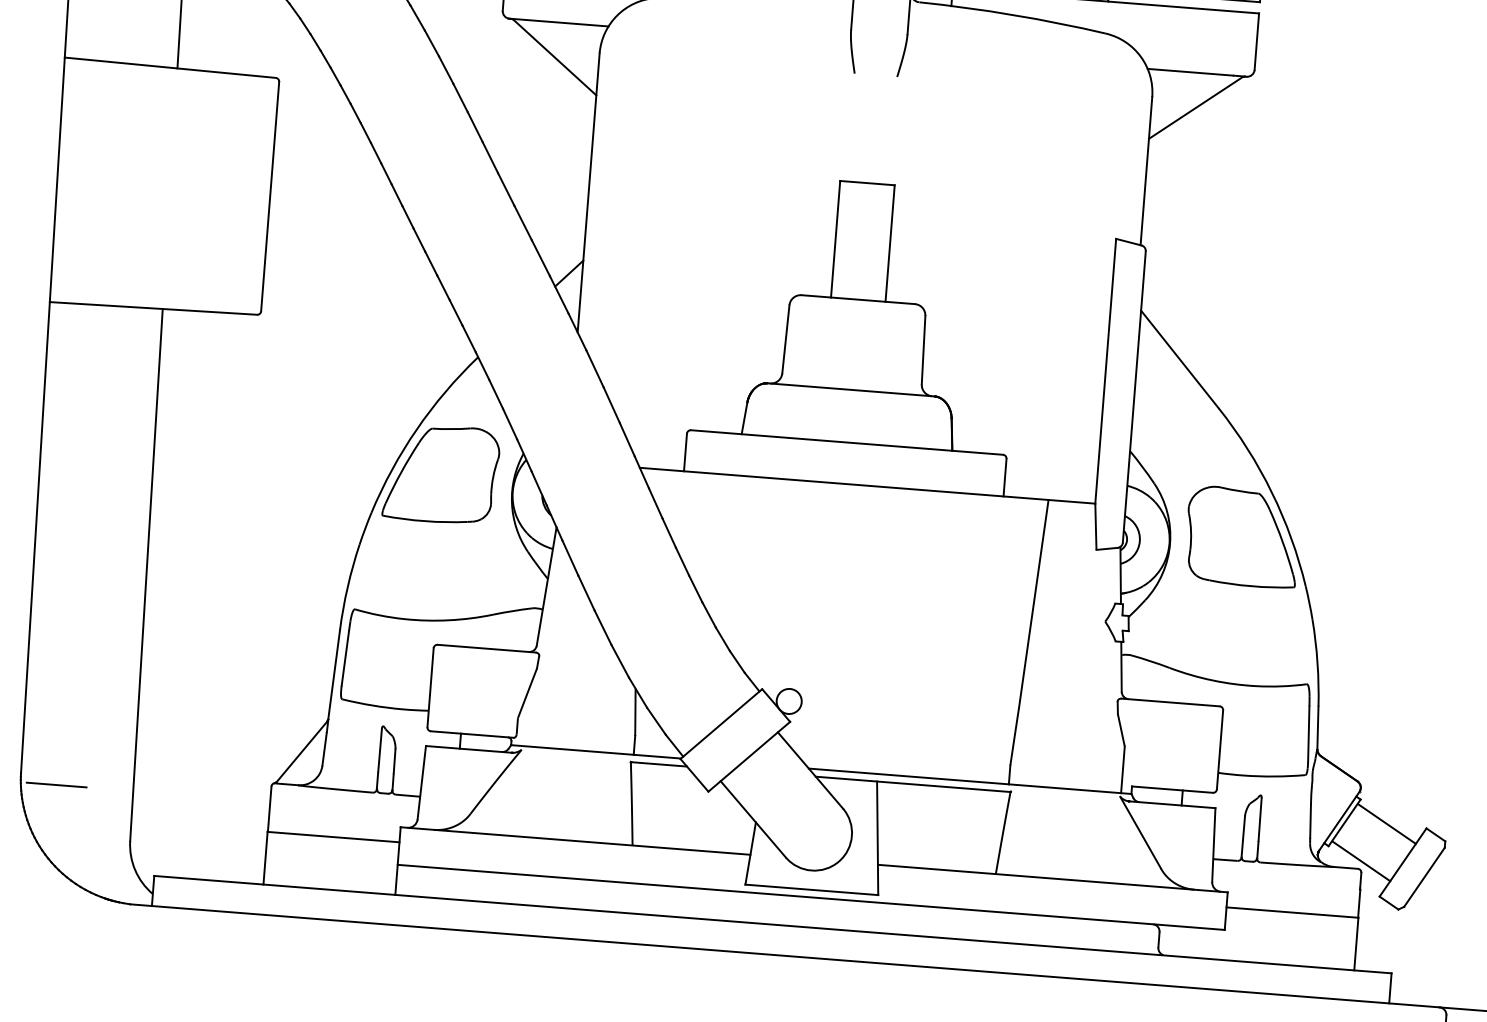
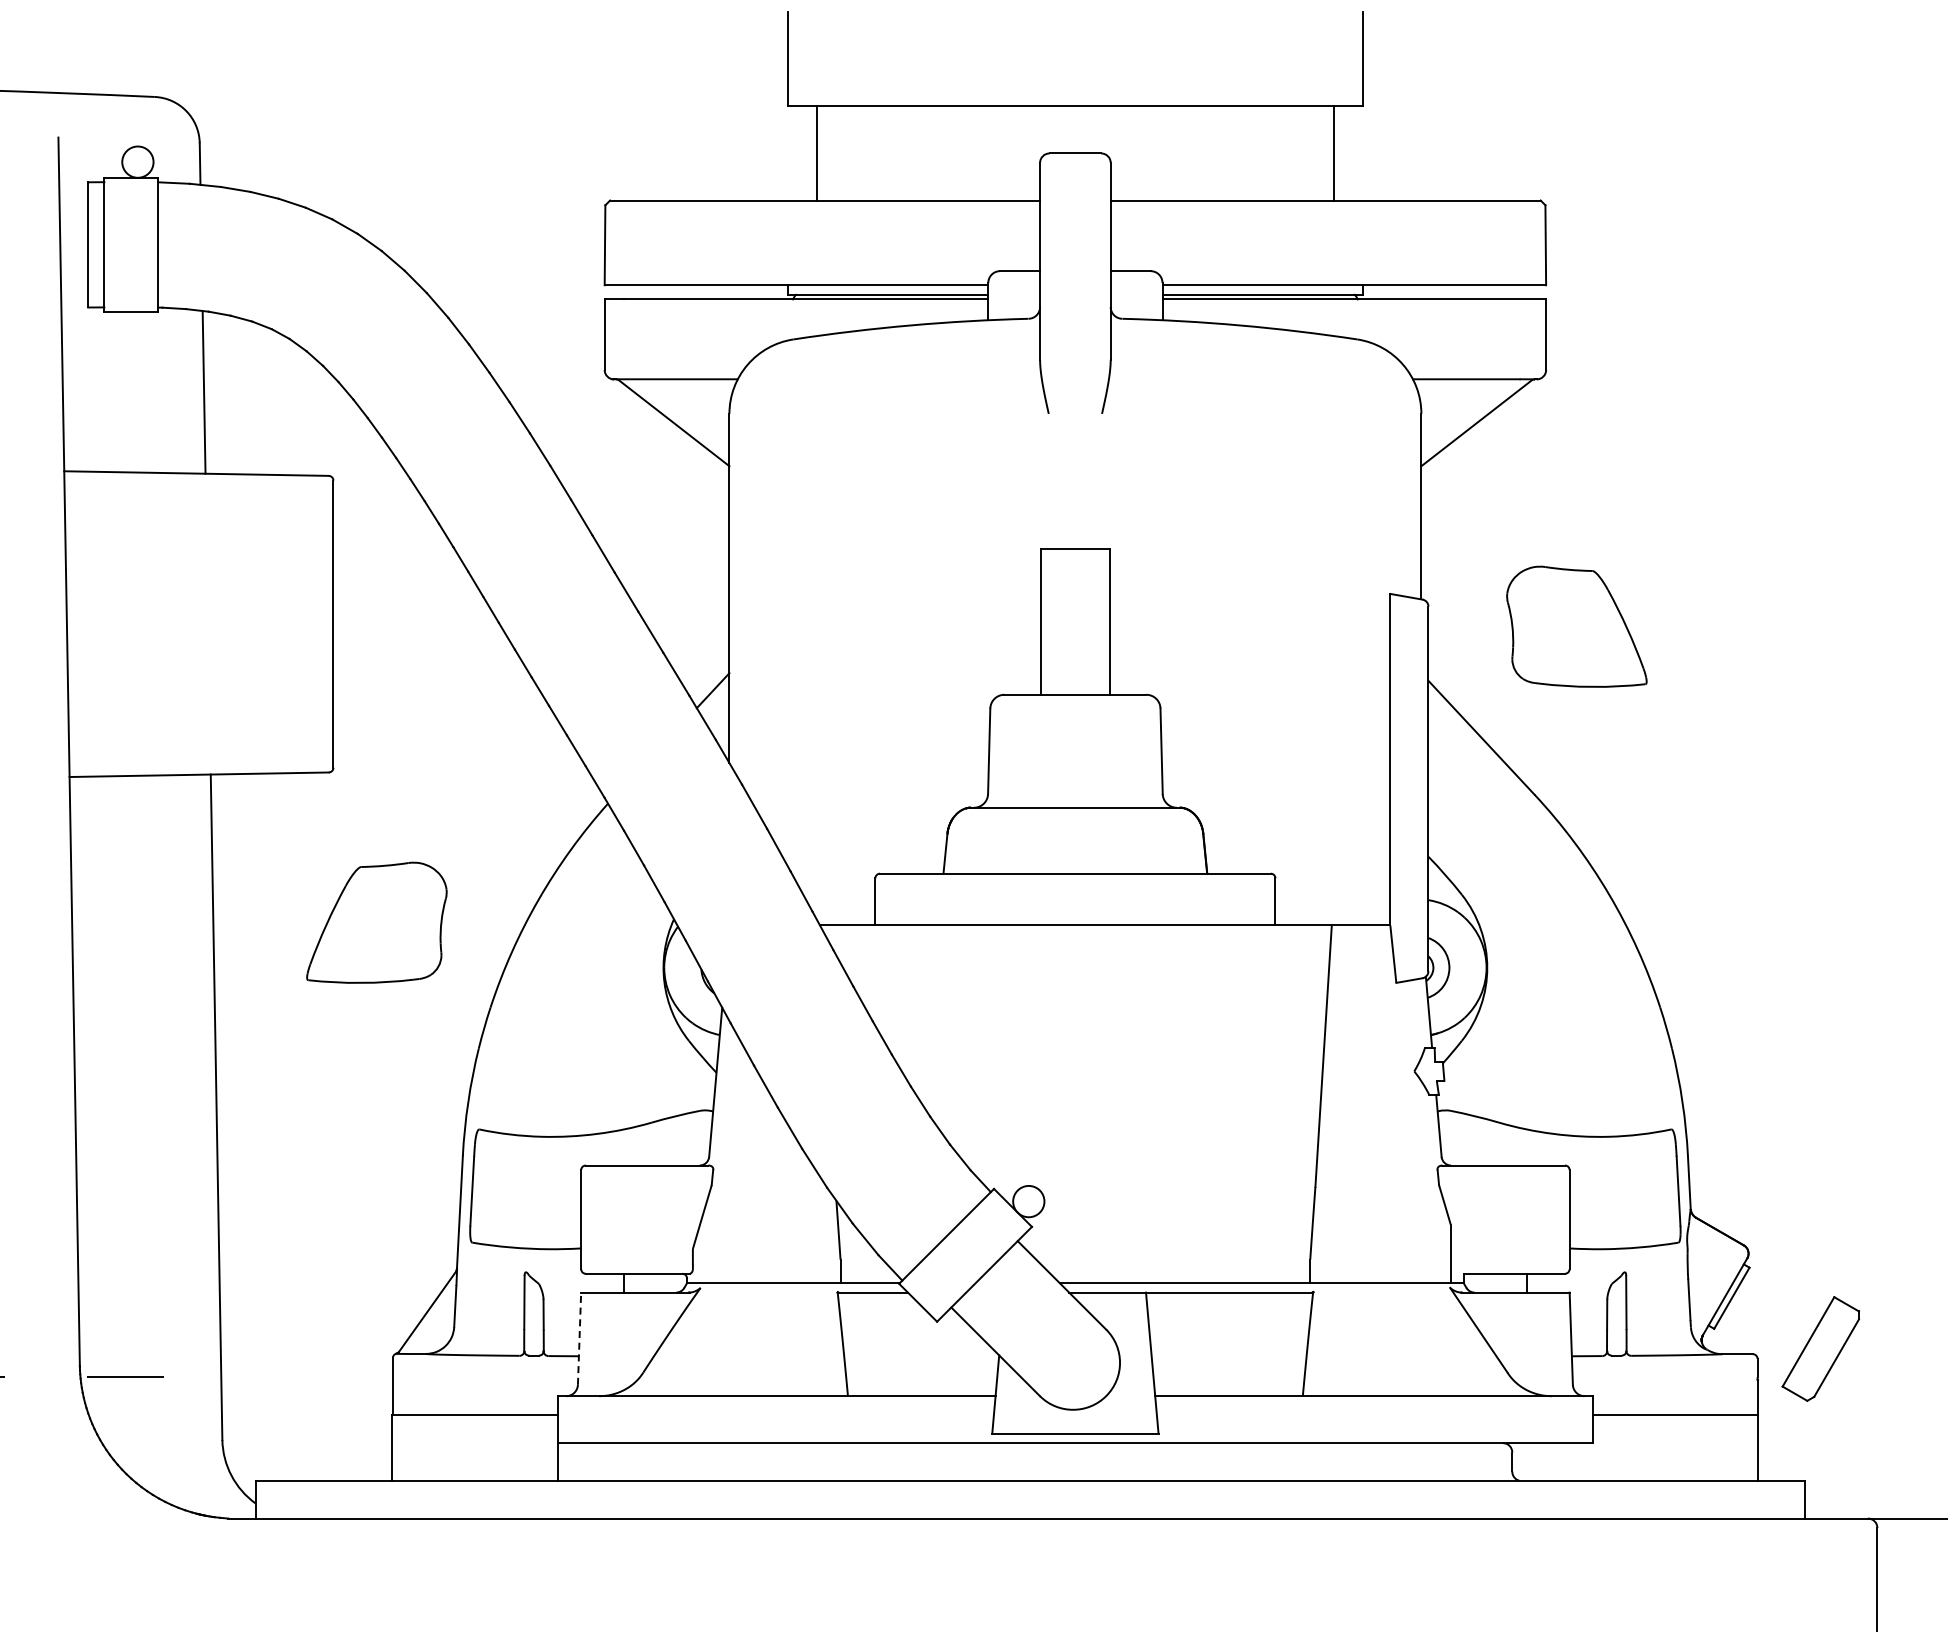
part: (441, 473) -> (376, 922), moved
part: (1242, 536) -> (1576, 626), moved
line: (421, 782) -> (579, 1338), solid -> dashed
line: (1386, 823) -> (1784, 1295), removed
line: (1361, 861) -> (1756, 1344), removed

